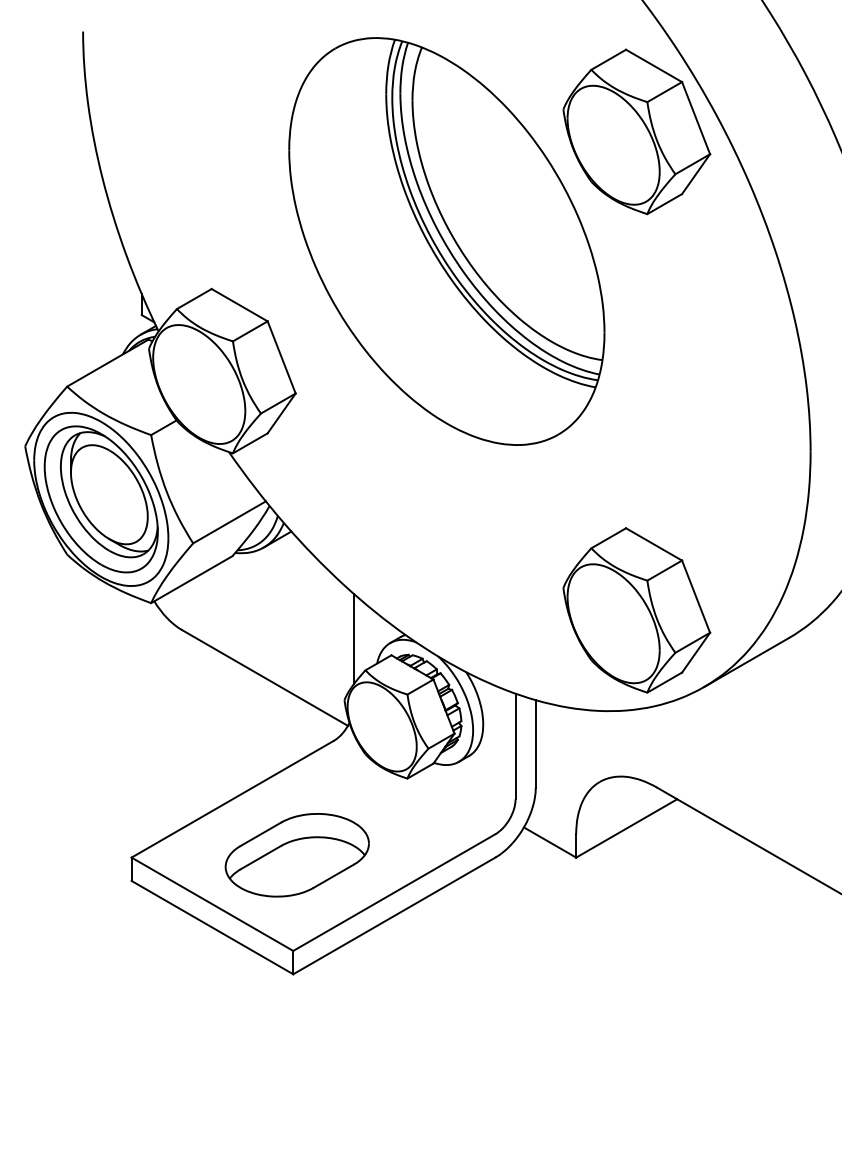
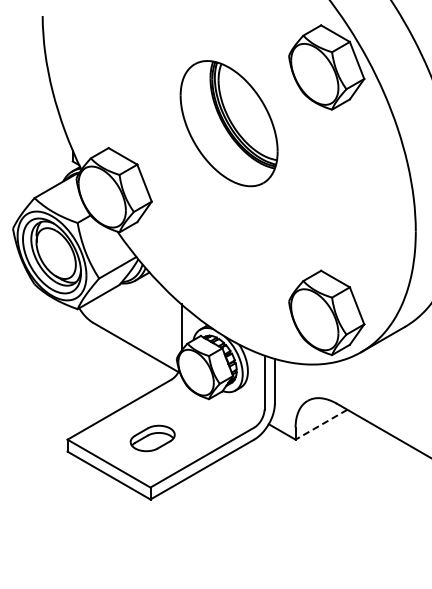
part: (445, 241) -> (228, 123), size x0.6
line: (626, 827) -> (321, 424), solid -> dashed
part: (297, 855) -> (152, 438), size x0.6

